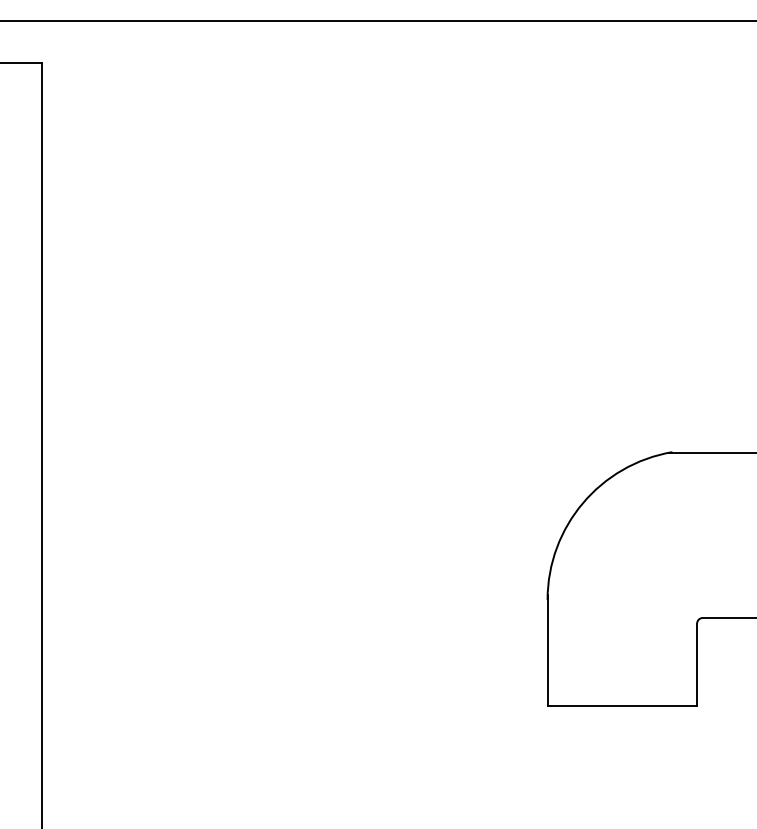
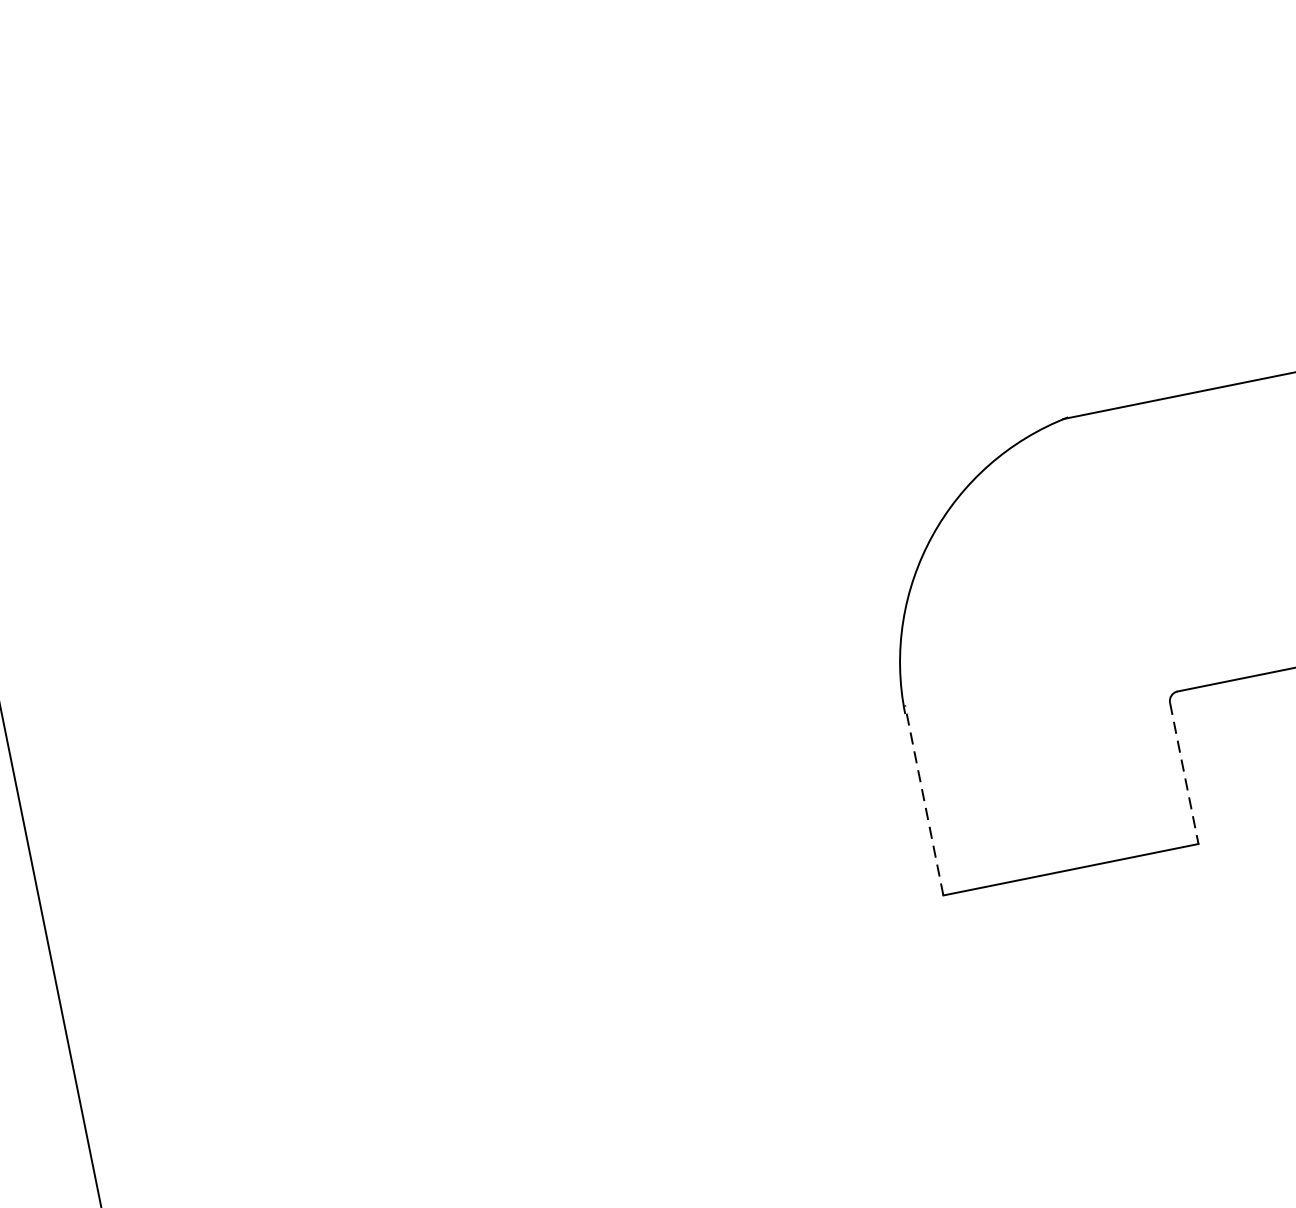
line: (548, 649) -> (923, 798), solid -> dashed
line: (697, 665) -> (1185, 774), solid -> dashed

